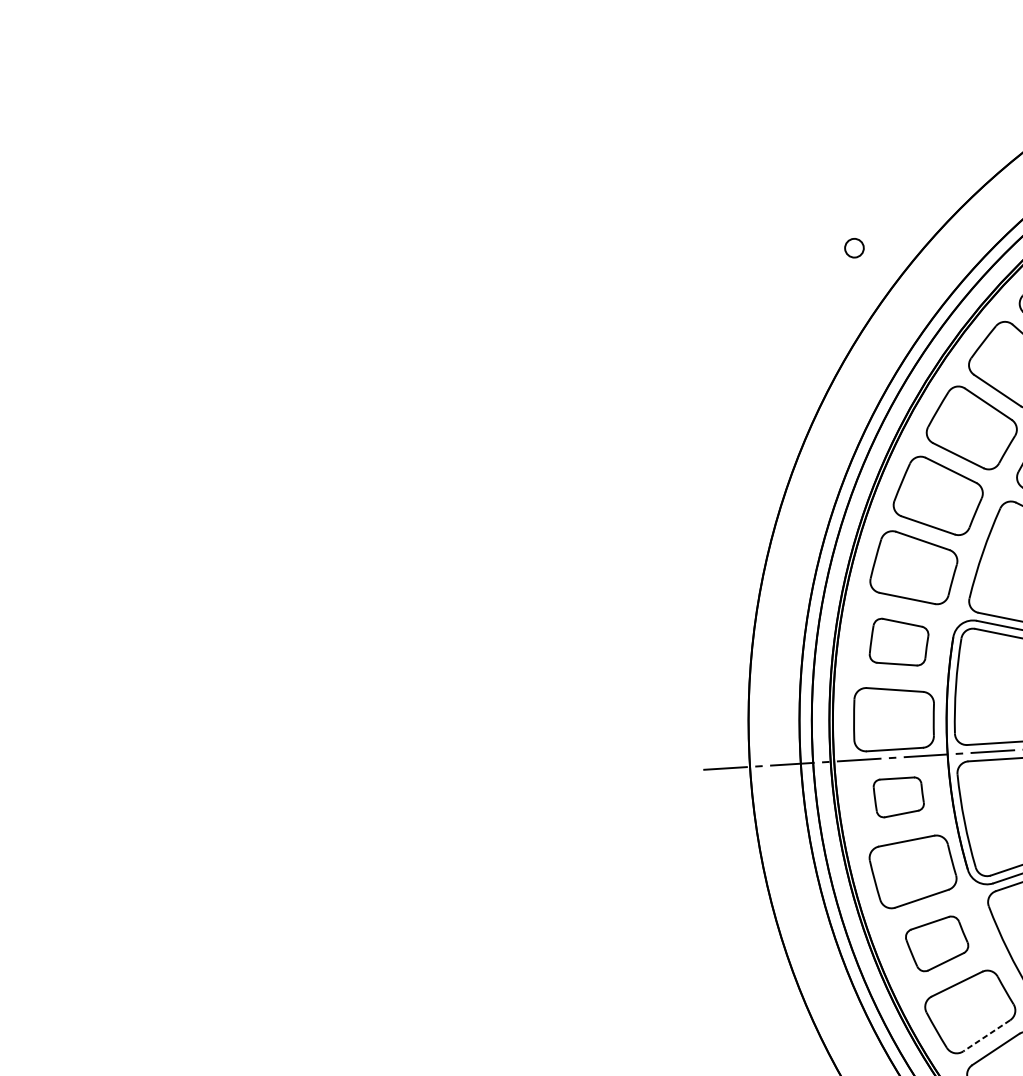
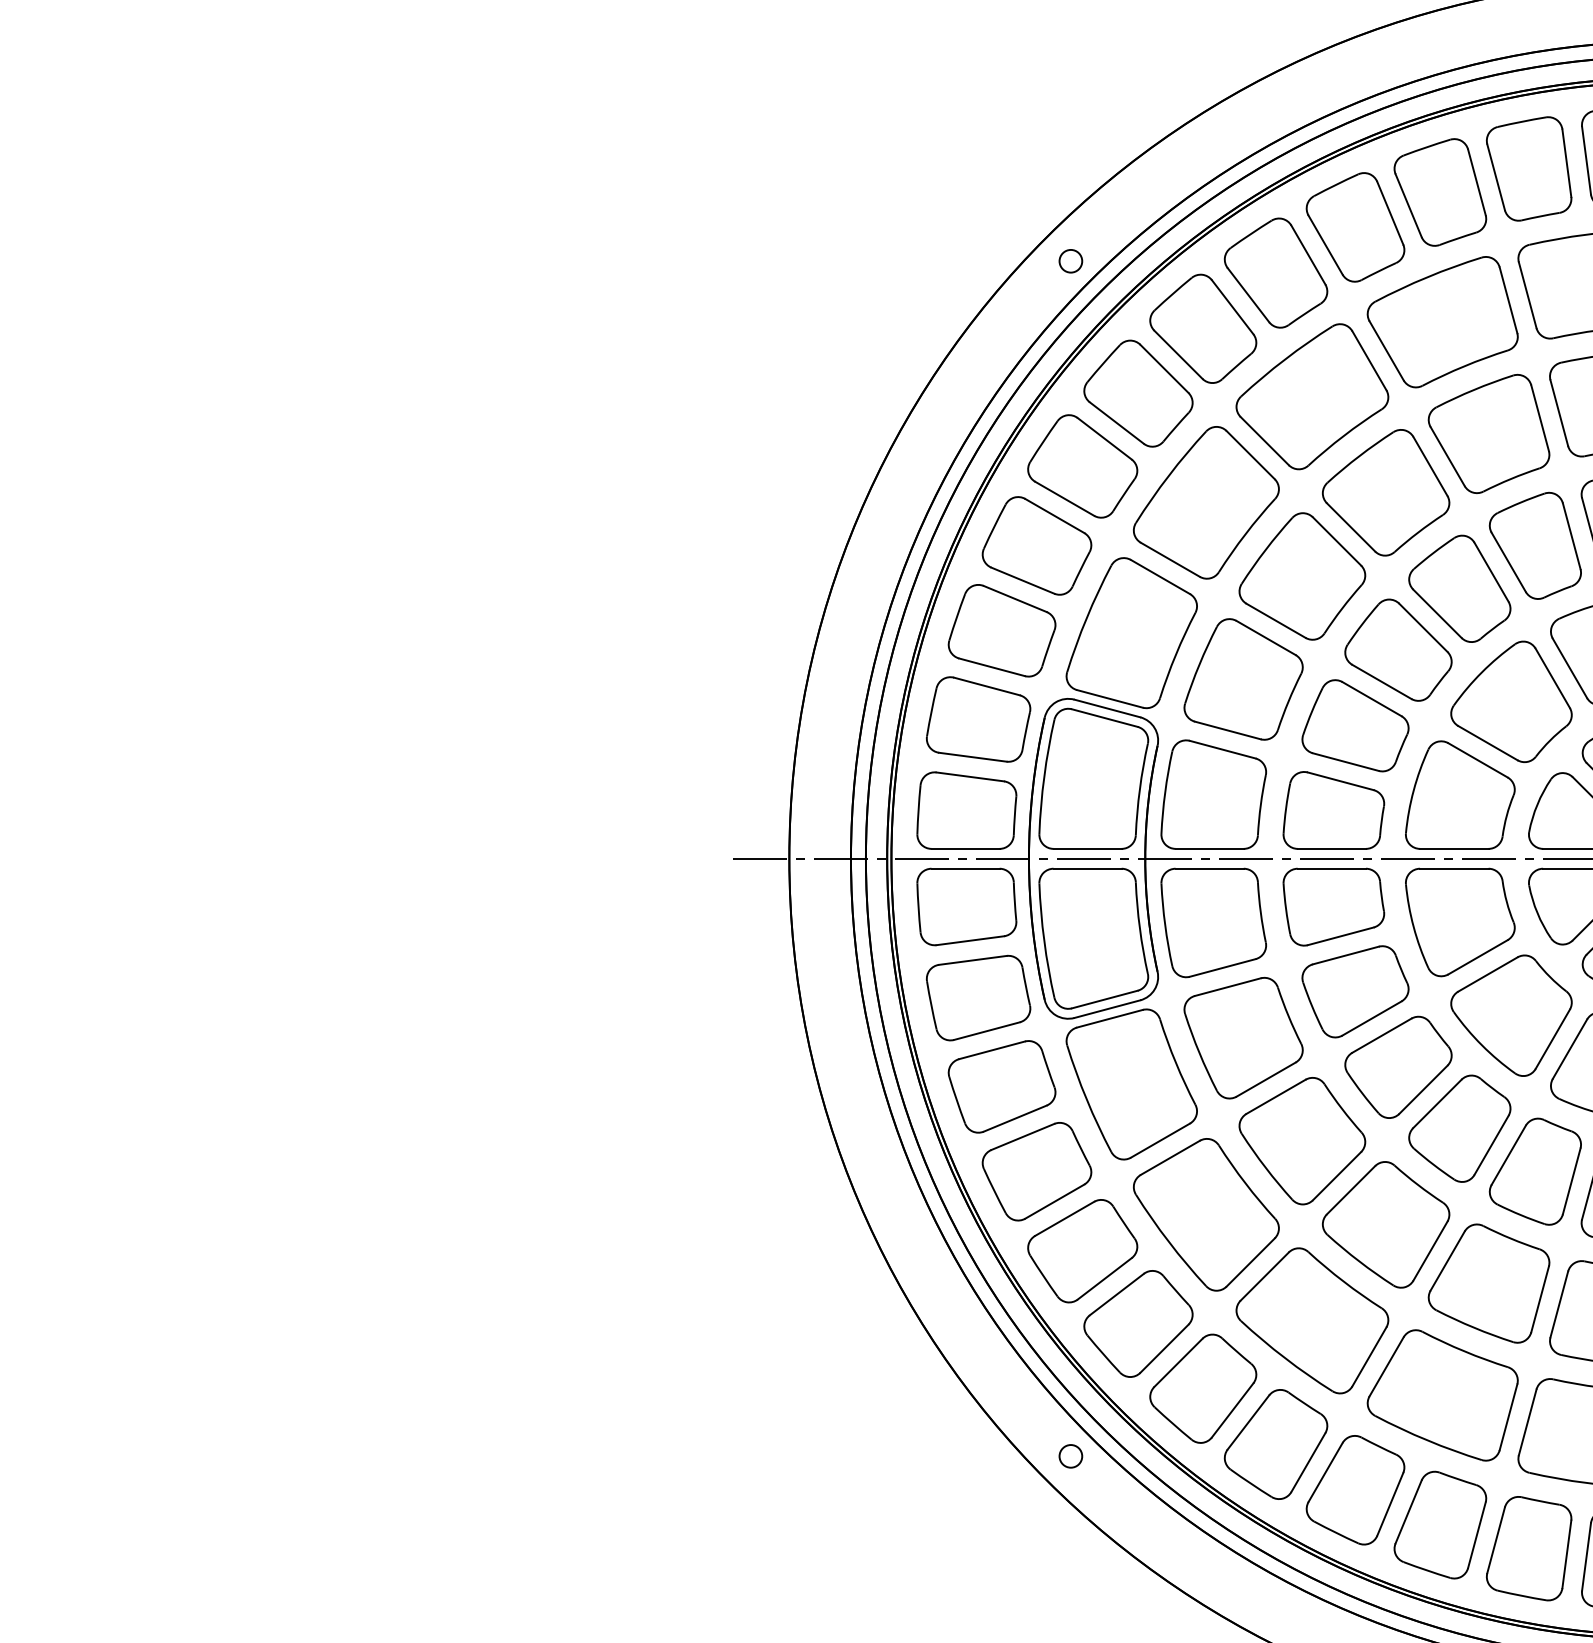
circle: (854, 248) -> (1070, 261), moved
part: (898, 642) -> (978, 719), size x1.43
part: (898, 797) -> (966, 906), size x1.67
part: (936, 943) -> (1001, 1086), size x1.43
line: (986, 1035) -> (1054, 1201), dashed -> solid

